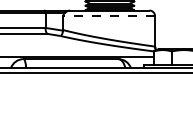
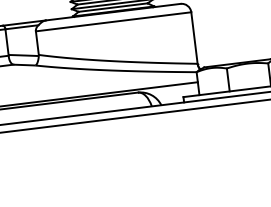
line: (109, 16) -> (114, 22), dashed -> solid

